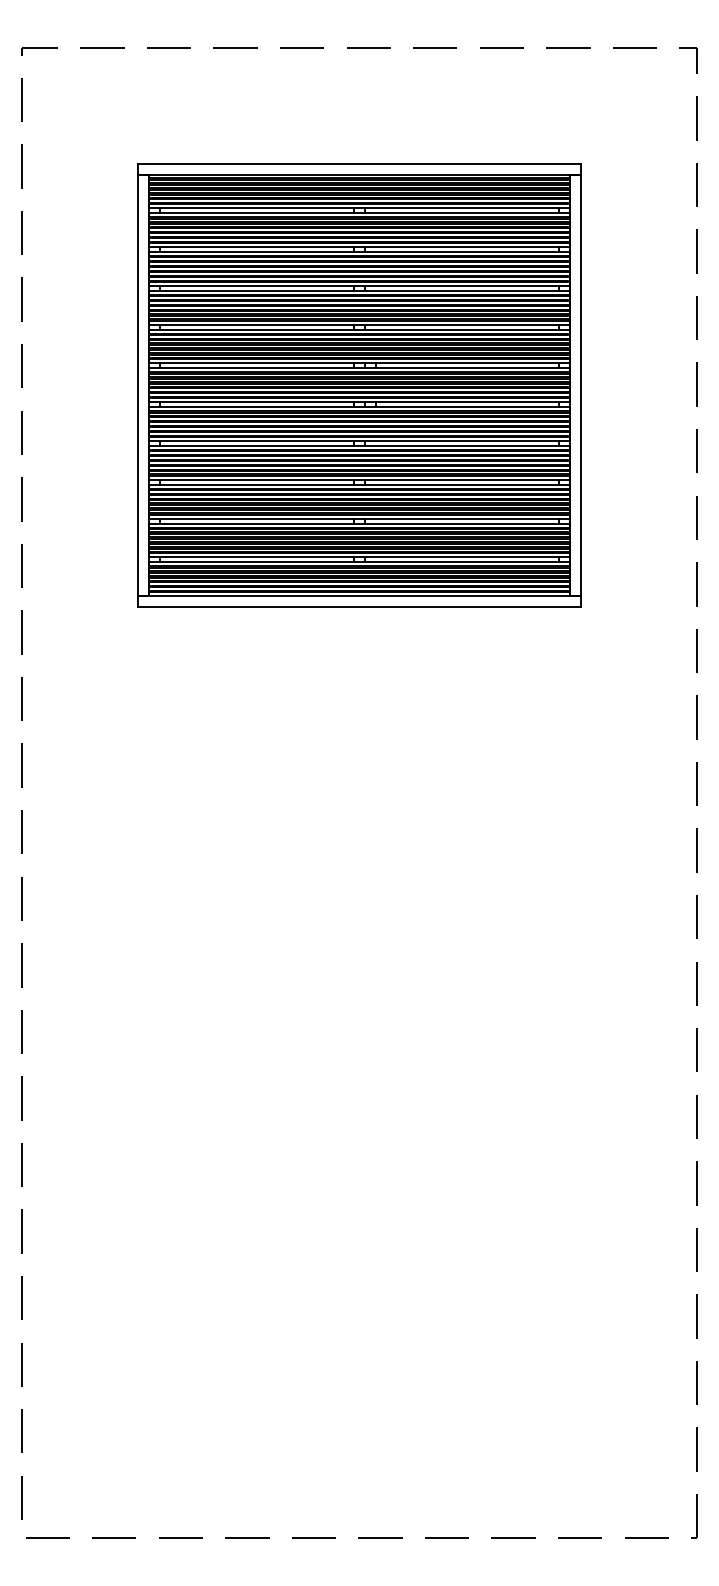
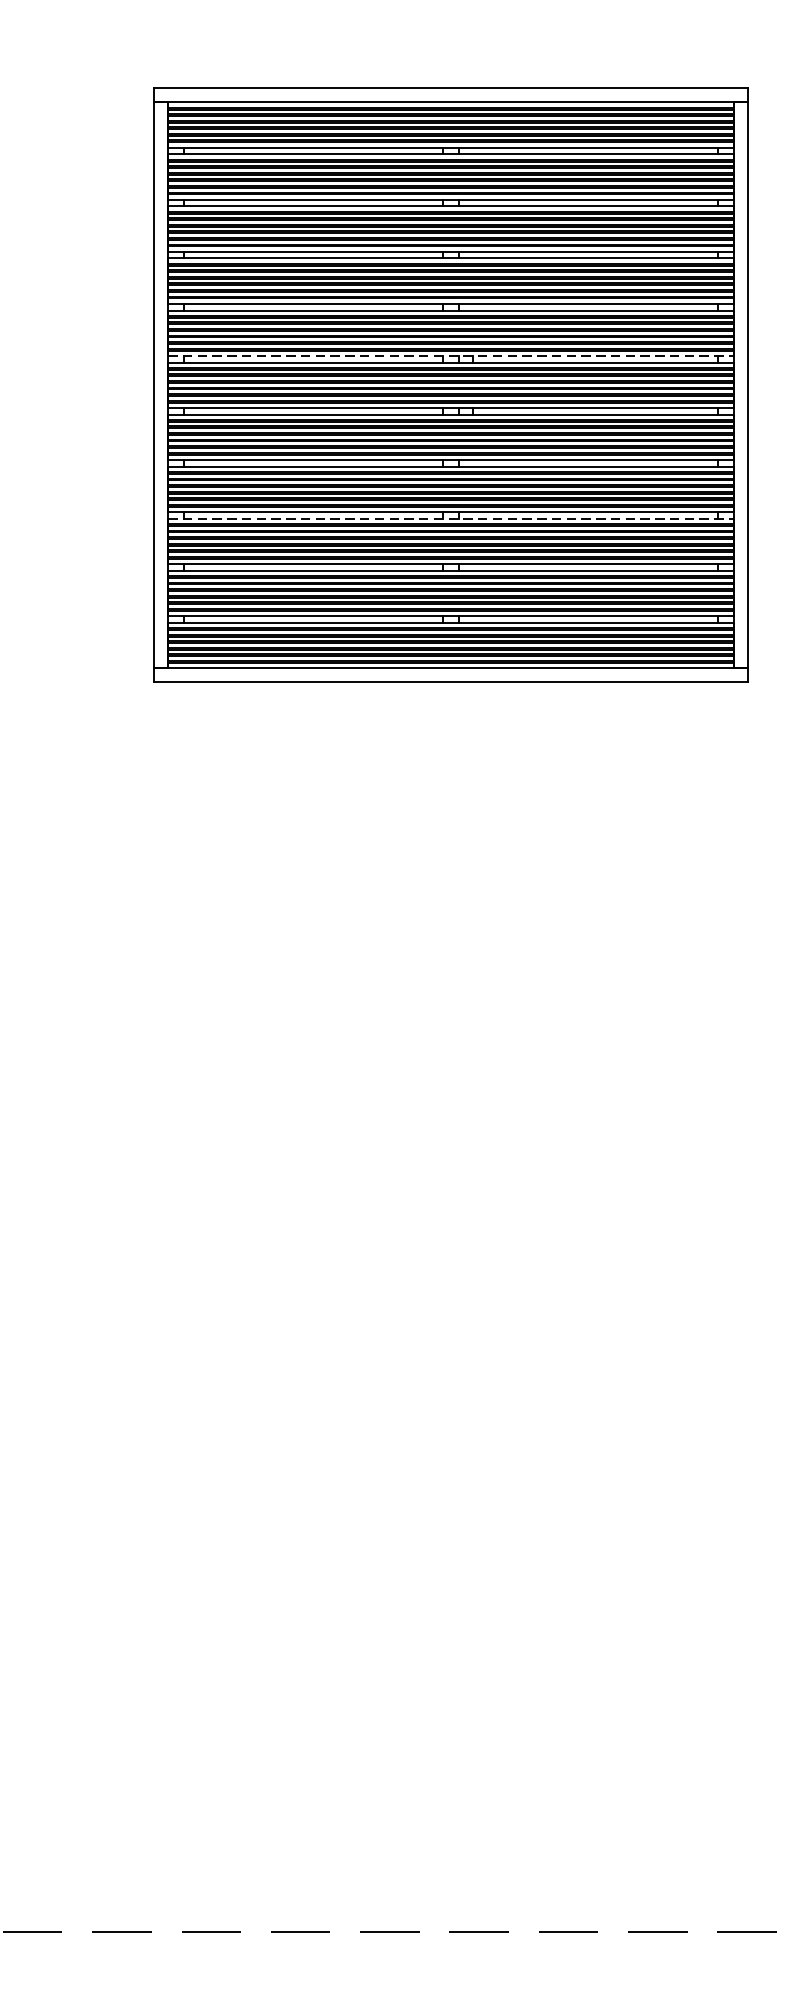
line: (359, 363) -> (451, 355), solid -> dashed
line: (359, 484) -> (451, 518), solid -> dashed

